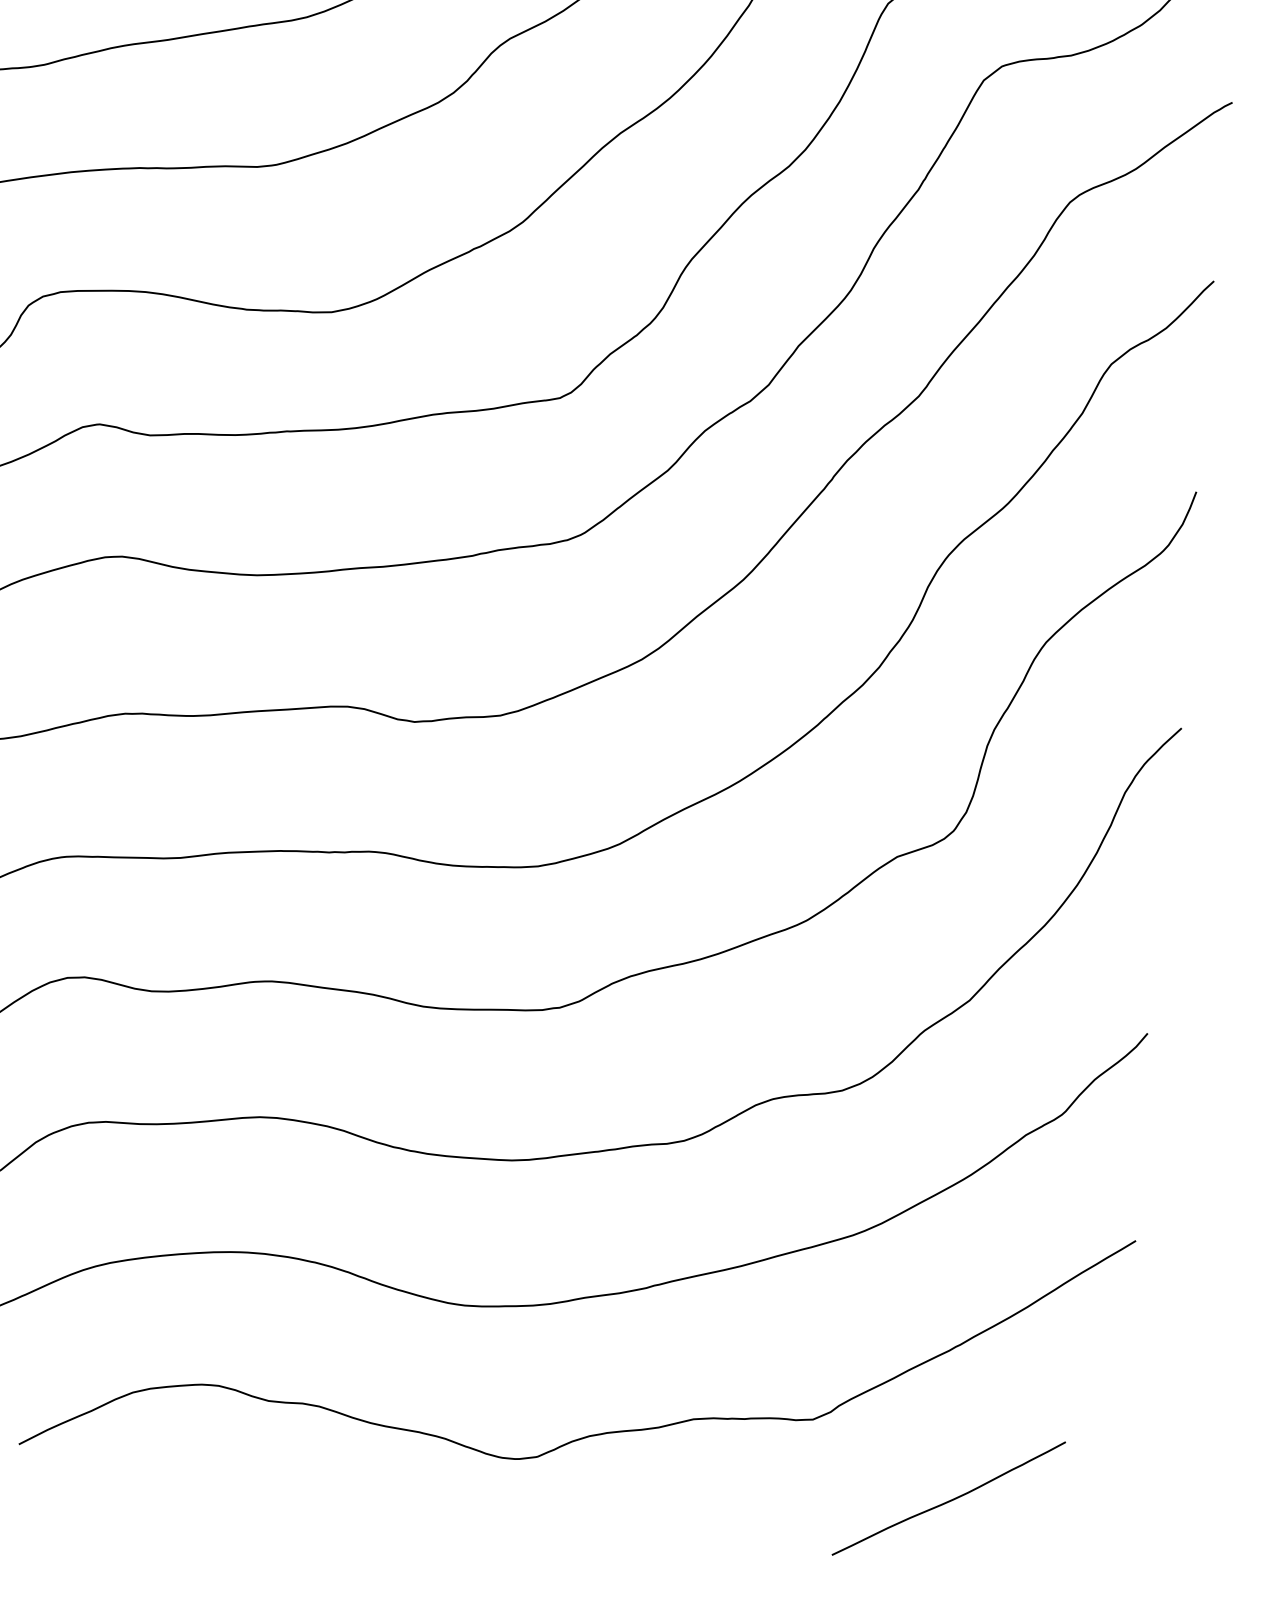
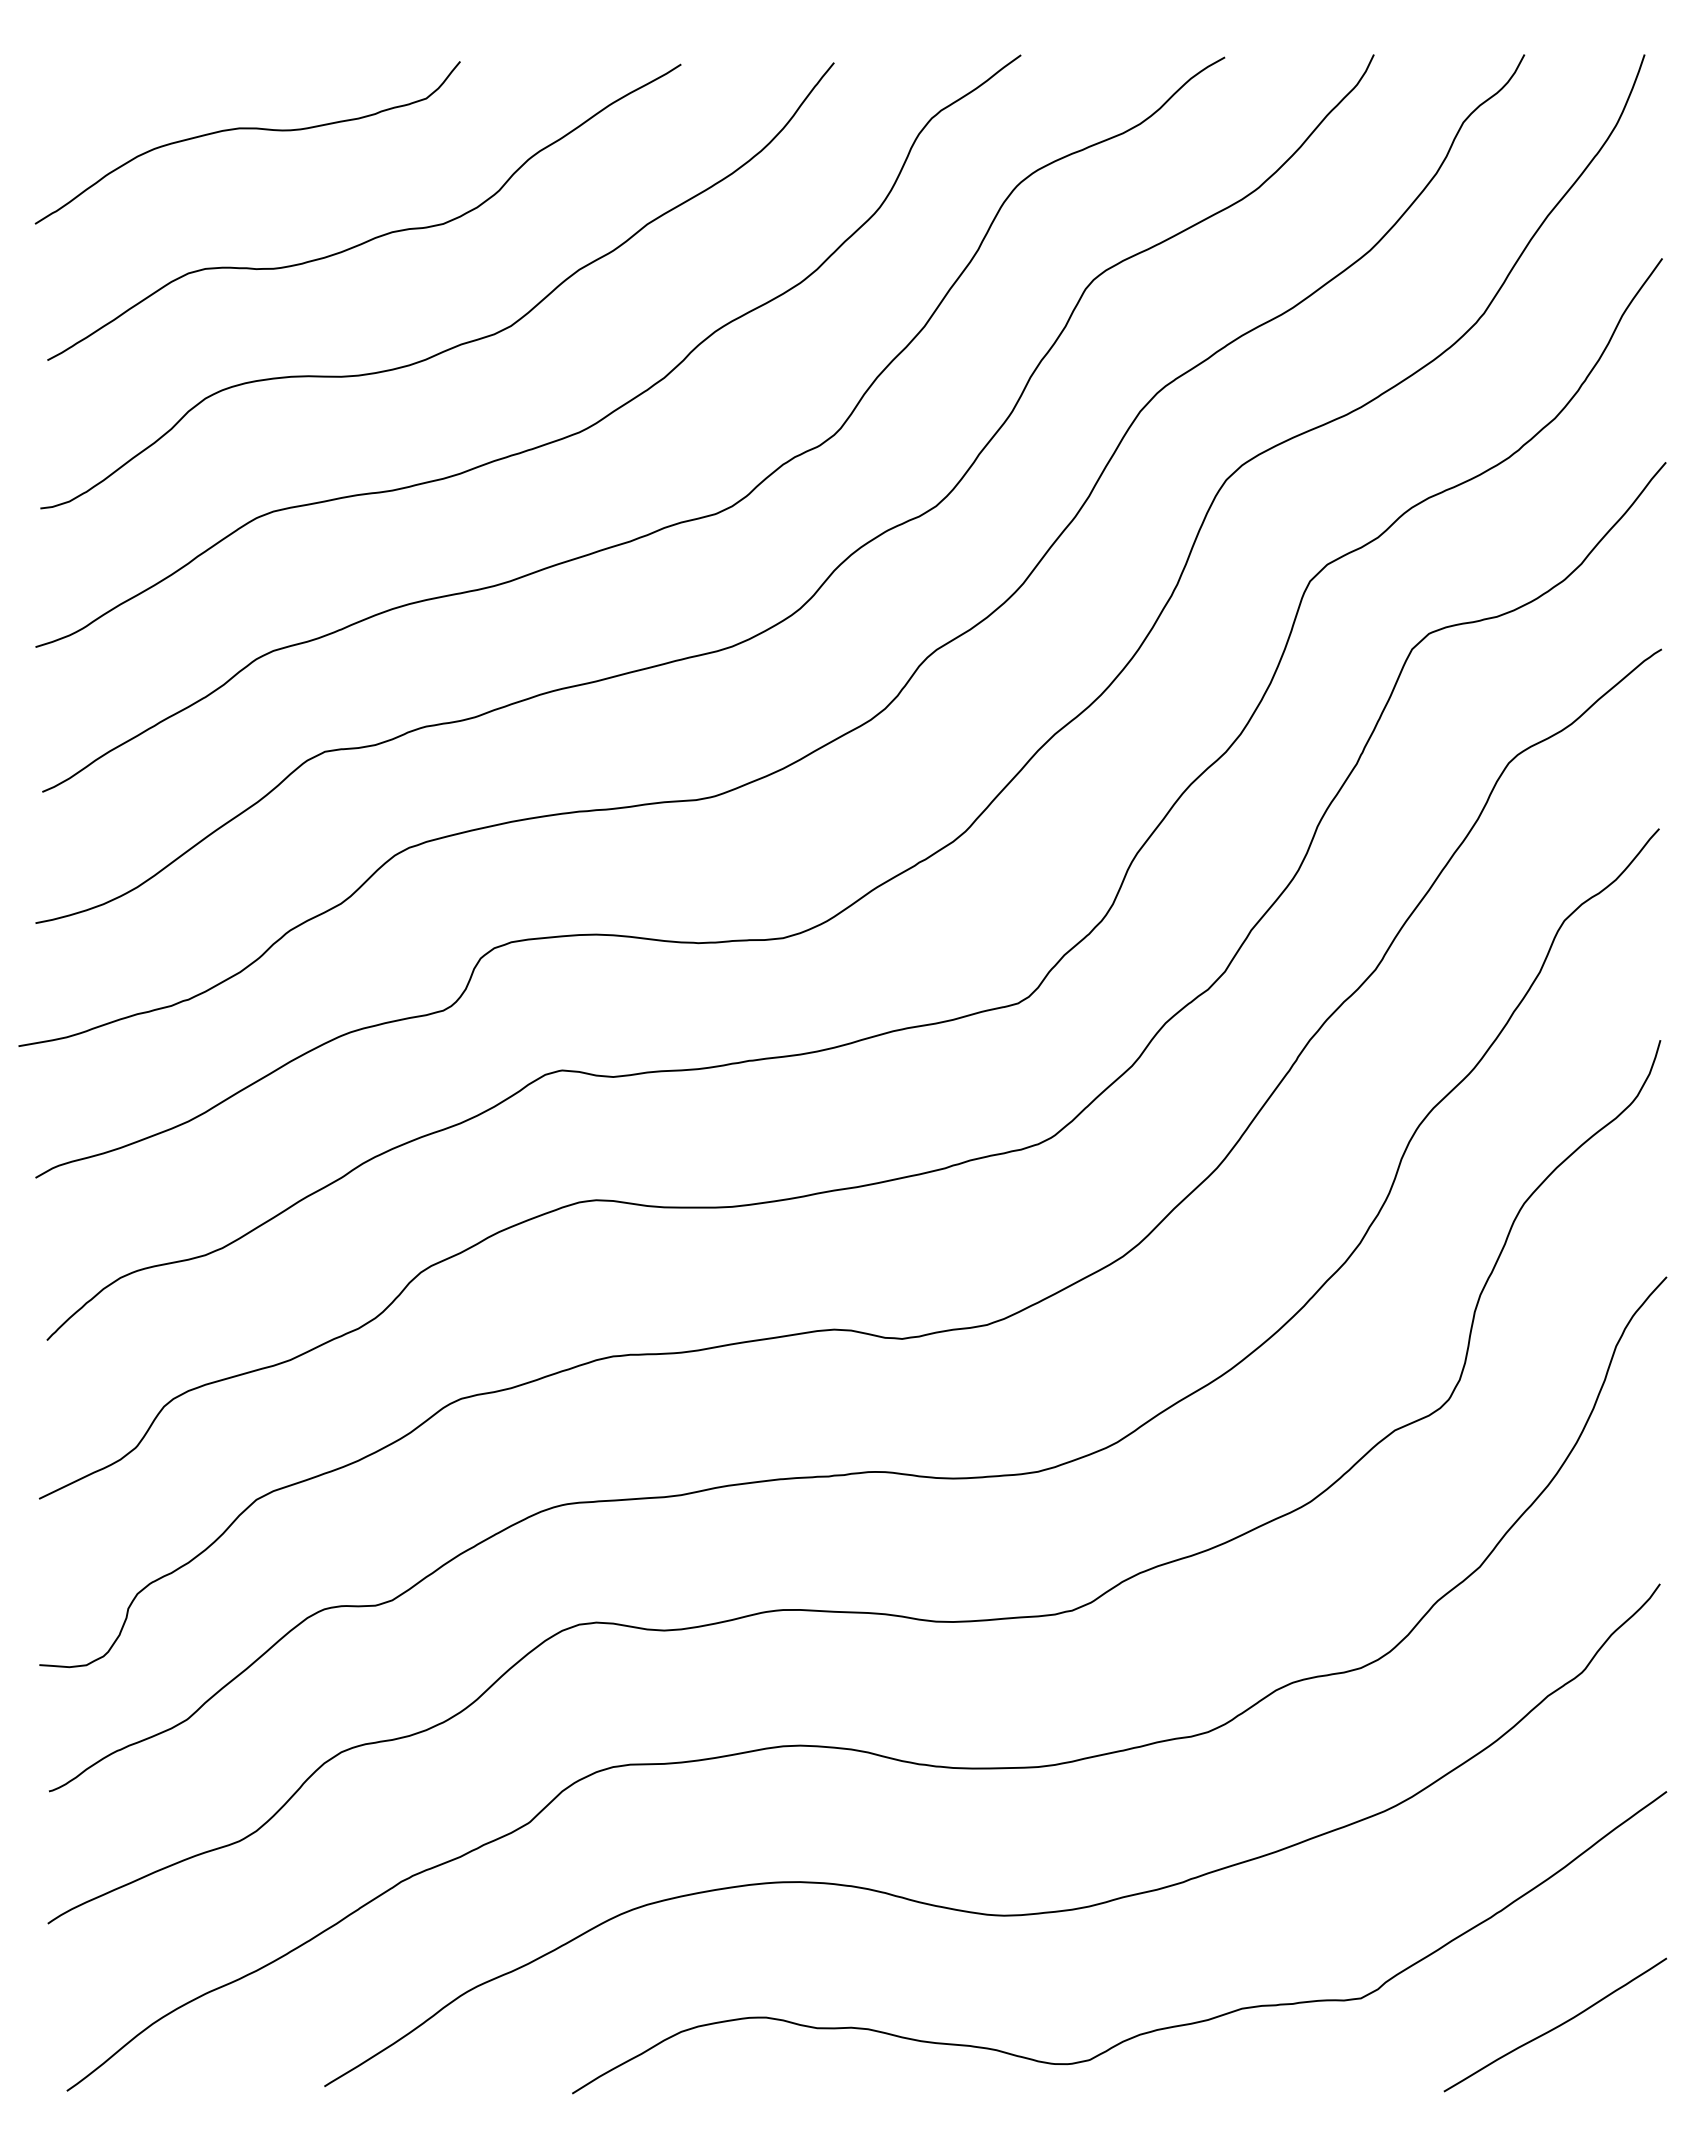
curve: (949, 1500) -> (1556, 2026), moved

